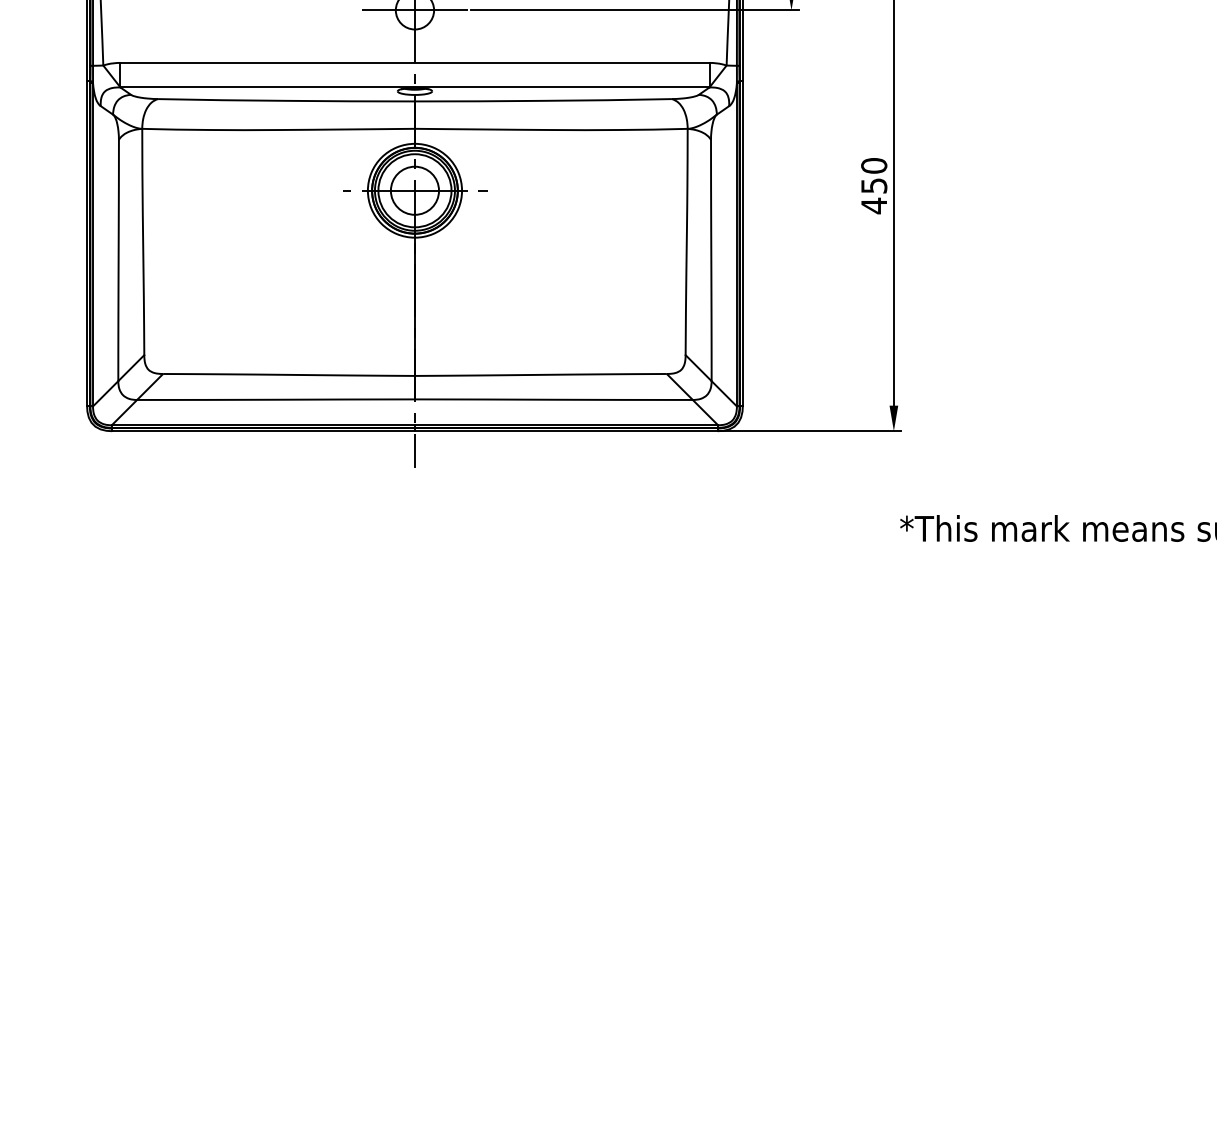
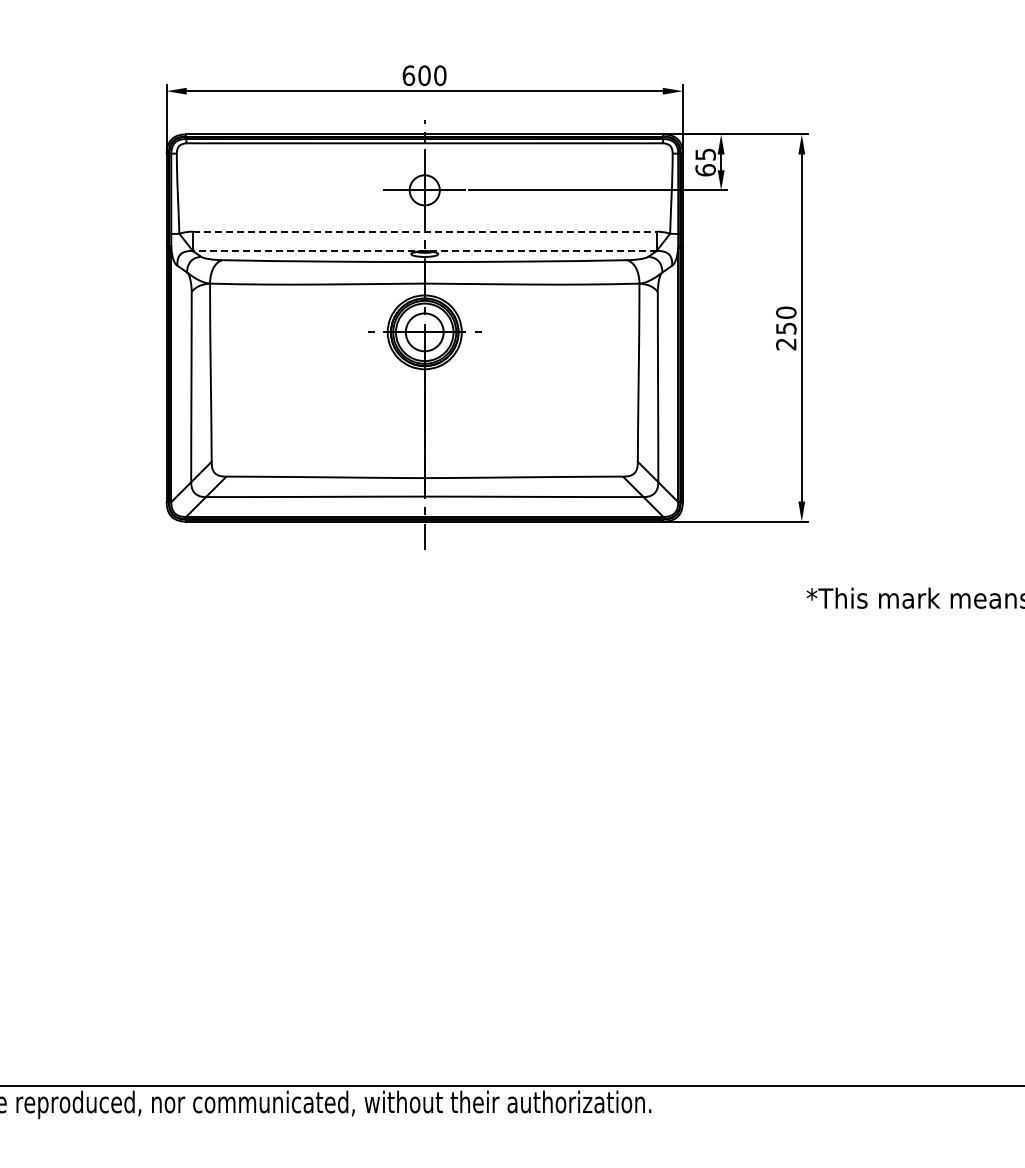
line: (414, 62) -> (424, 231), solid -> dashed
line: (414, 88) -> (424, 251), solid -> dashed
text: (874, 204) -> (786, 343), 450 -> 250

